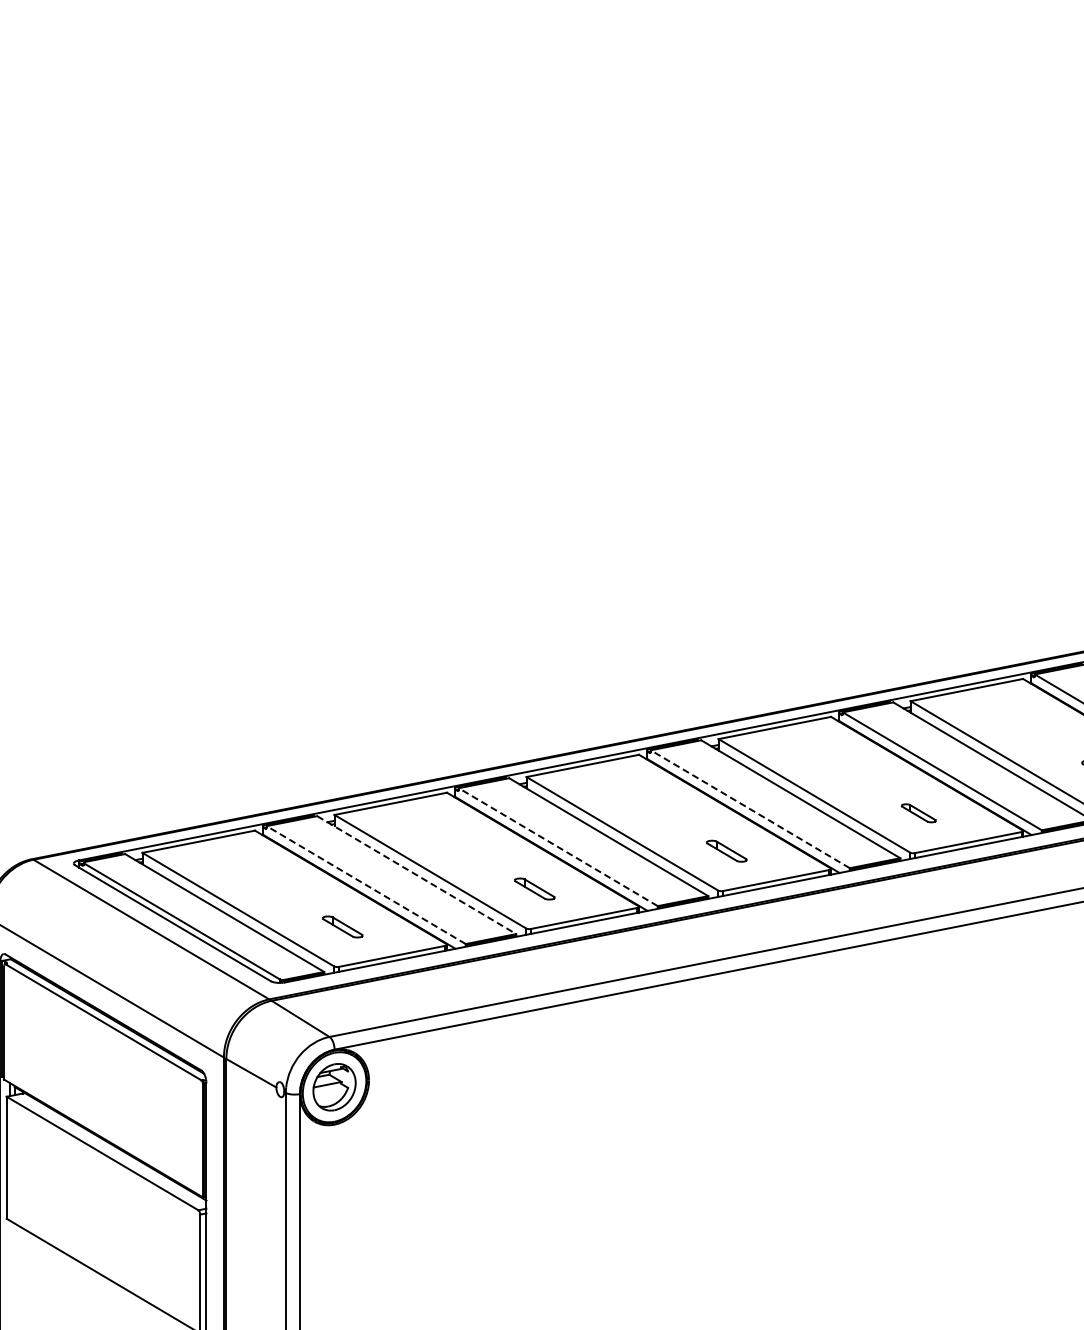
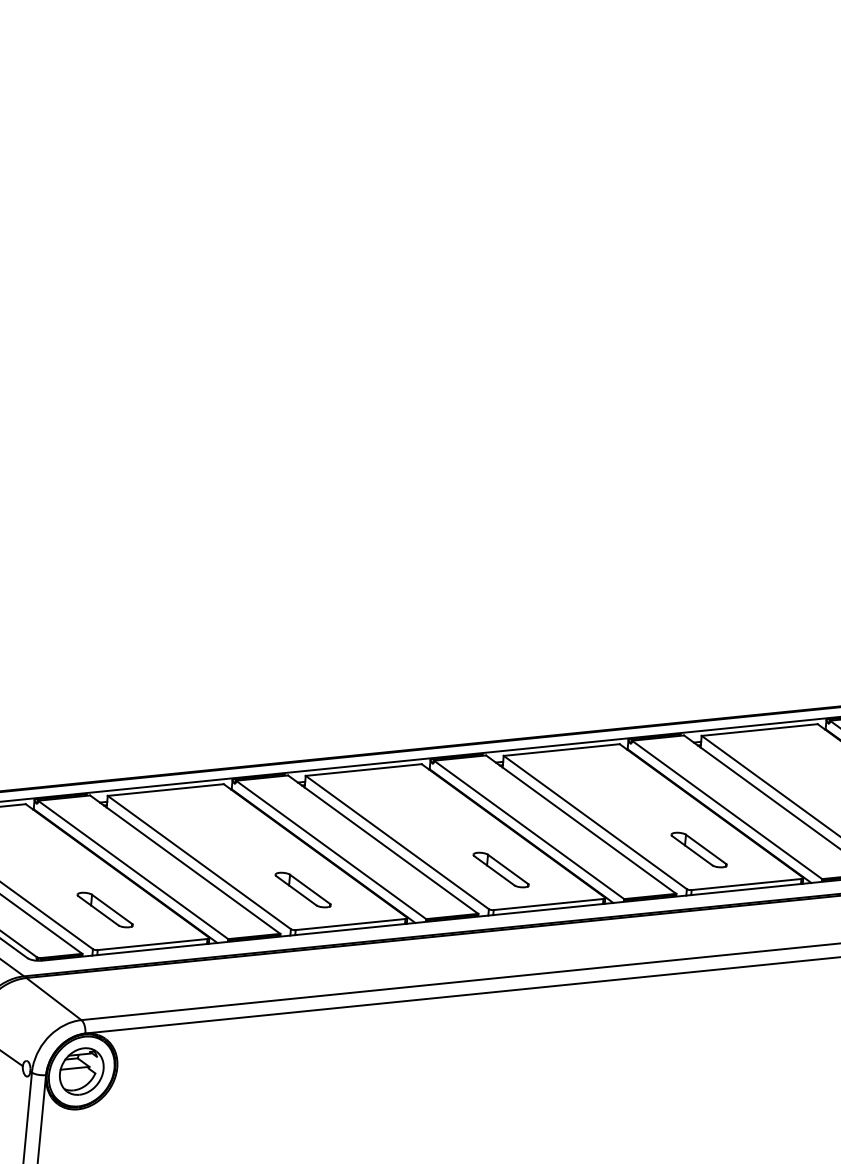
line: (750, 809) -> (529, 830), dashed -> solid
part: (918, 813) -> (698, 850), size x1.67
line: (558, 847) -> (331, 850), dashed -> solid
part: (726, 851) -> (500, 870), size x1.43
line: (416, 875) -> (184, 865), dashed -> solid
line: (366, 885) -> (133, 870), dashed -> solid
part: (534, 888) -> (303, 889), size x1.43
part: (342, 926) -> (105, 909), size x1.43

